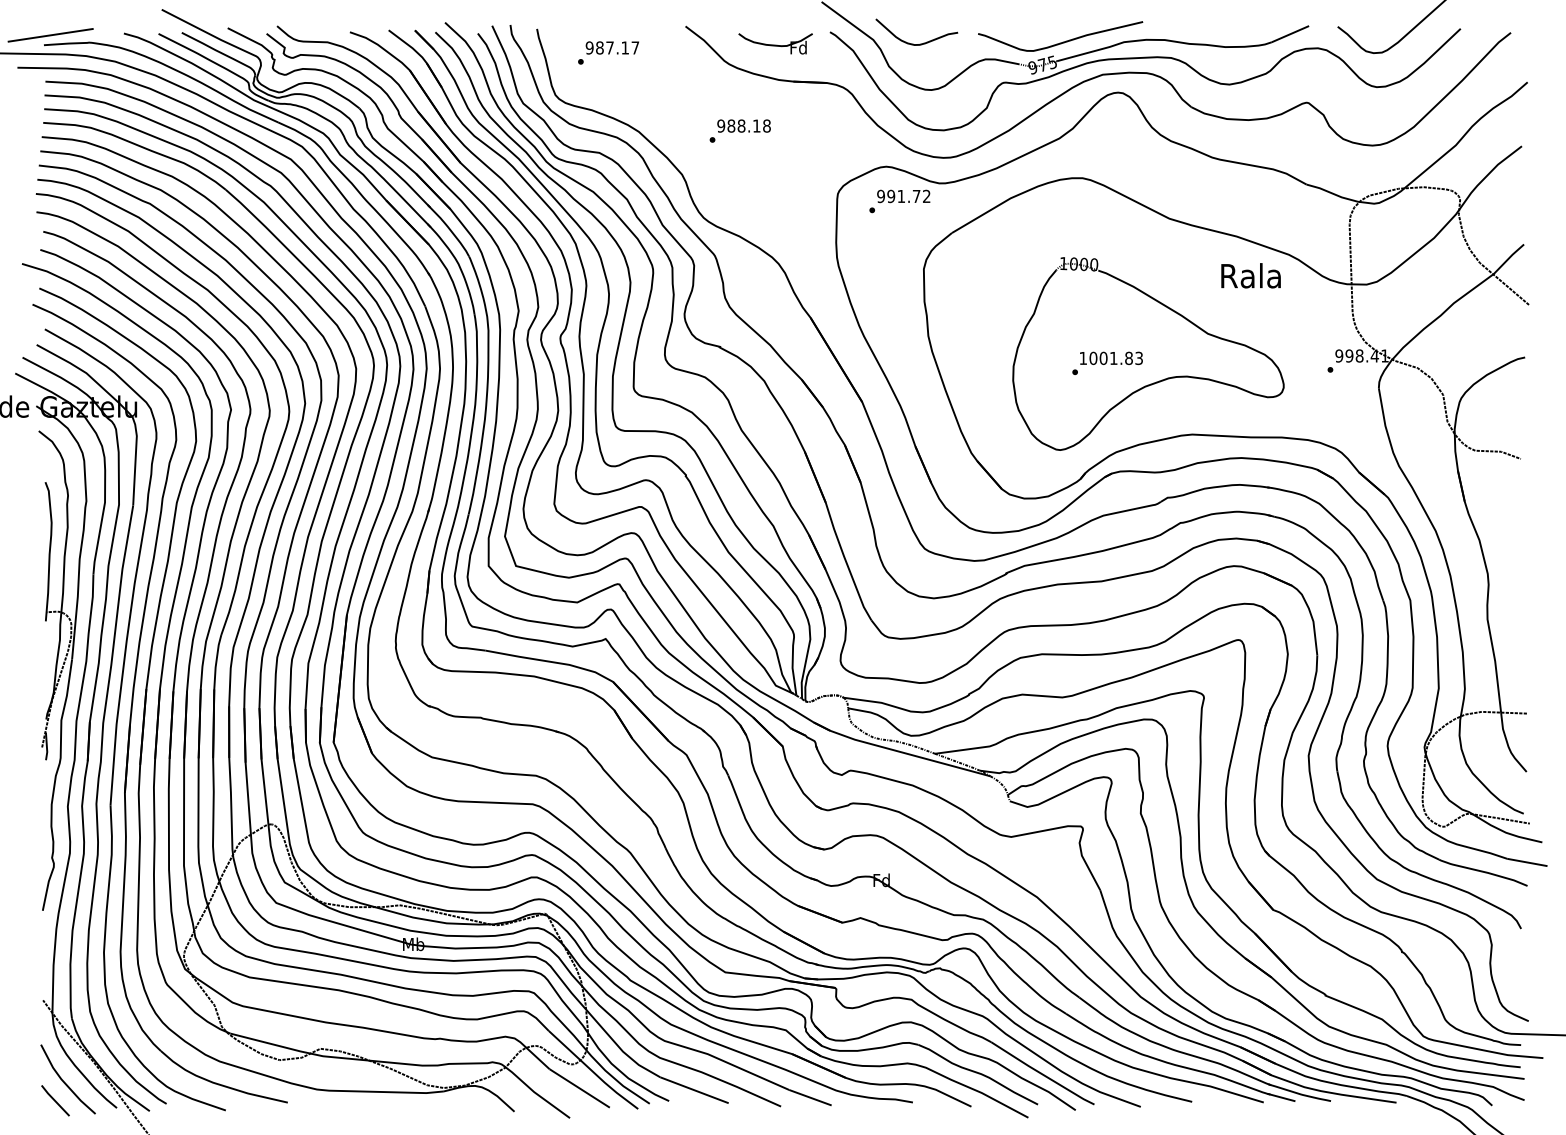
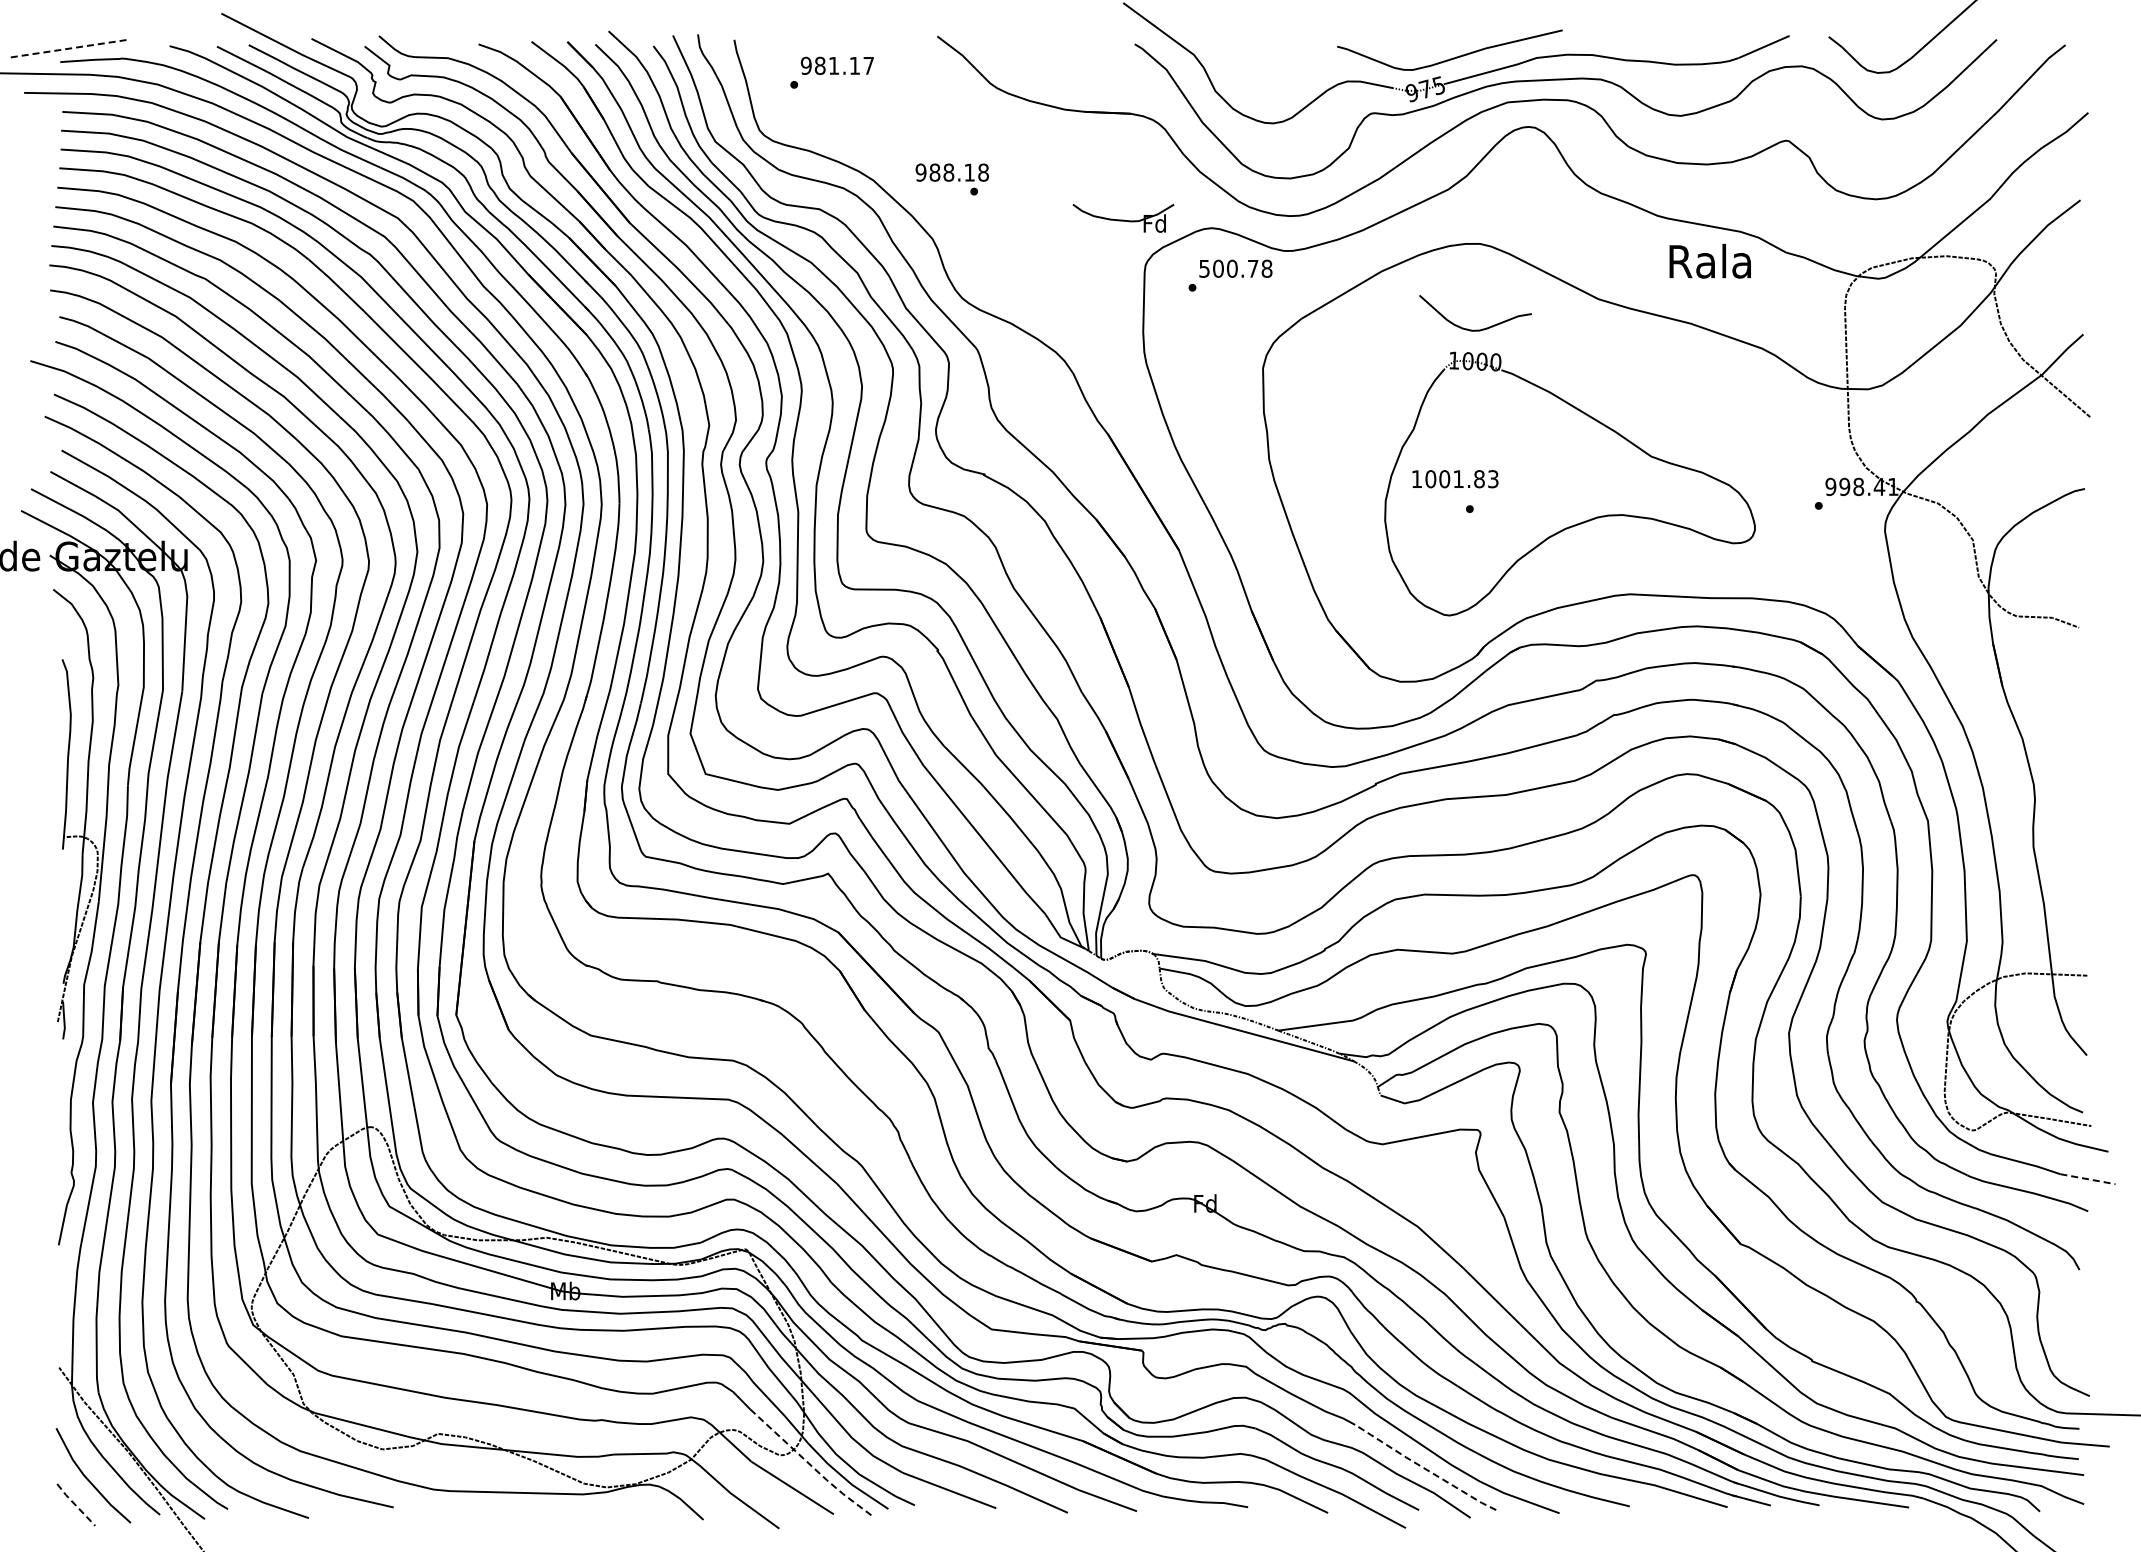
line: (51, 35) -> (70, 48), solid -> dashed
part: (775, 44) -> (1123, 218), moved
curve: (916, 44) -> (1475, 329), moved
text: (610, 47) -> (834, 65), 987.17 -> 981.17
text: (743, 125) -> (951, 172), moved
text: (903, 196) -> (1235, 268), 991.72 -> 500.78
text: (1250, 275) -> (1709, 261), moved
text: (1111, 358) -> (1455, 479), moved
line: (1527, 862) -> (2088, 1179), solid -> dashed
line: (593, 1071) -> (811, 1465), solid -> dashed
line: (1042, 1074) -> (1425, 1468), solid -> dashed
line: (55, 1101) -> (75, 1505), solid -> dashed

